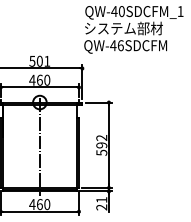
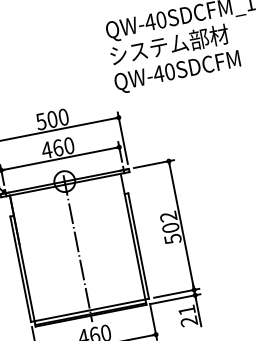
text: (120, 45) -> (169, 71), QW-46SDCFM -> QW-40SDCFM
text: (47, 60) -> (63, 115), 501 -> 500
text: (101, 145) -> (170, 228), 592 -> 502

